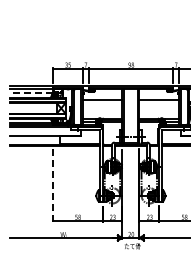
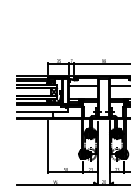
line: (31, 93) -> (32, 81), dashed -> solid
line: (52, 186) -> (47, 147), dashed -> solid

